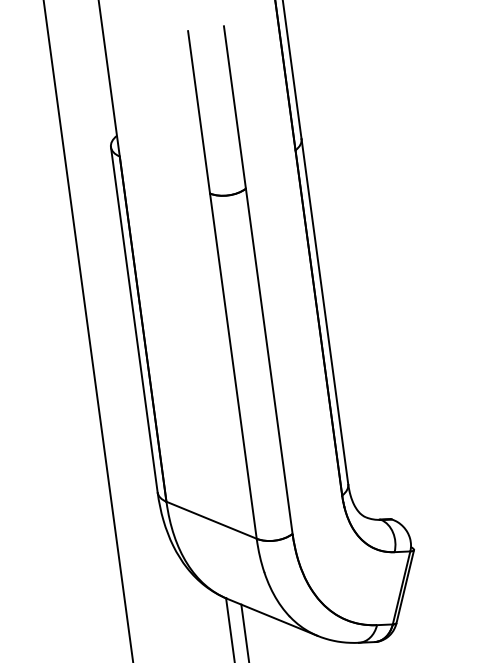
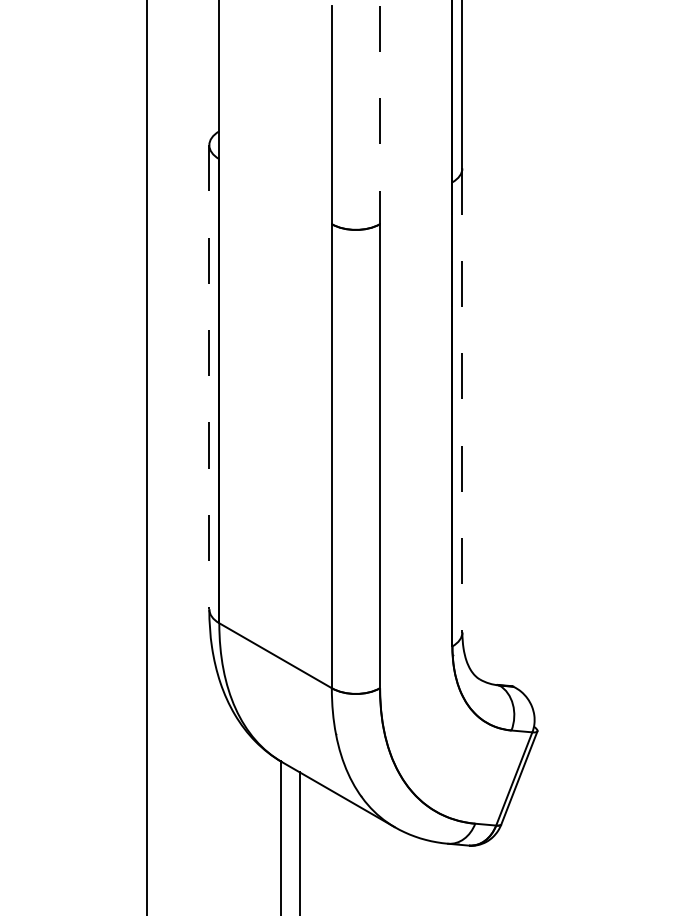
line: (235, 107) -> (380, 115), solid -> dashed
line: (324, 311) -> (462, 400), solid -> dashed
line: (134, 319) -> (209, 377), solid -> dashed

